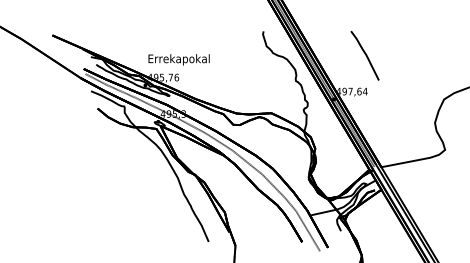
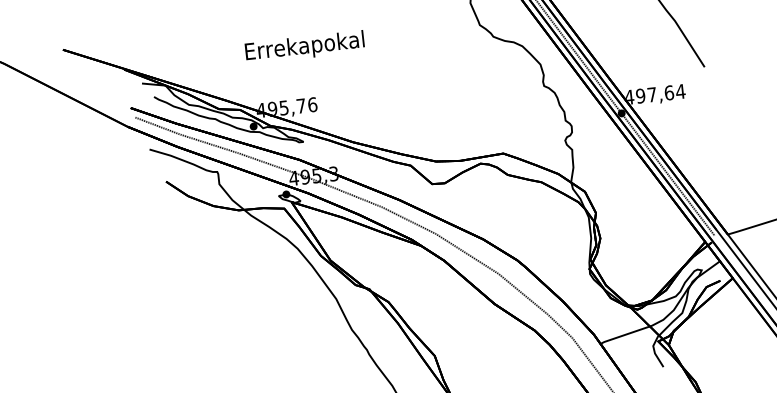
text: (178, 59) -> (303, 46), moved

